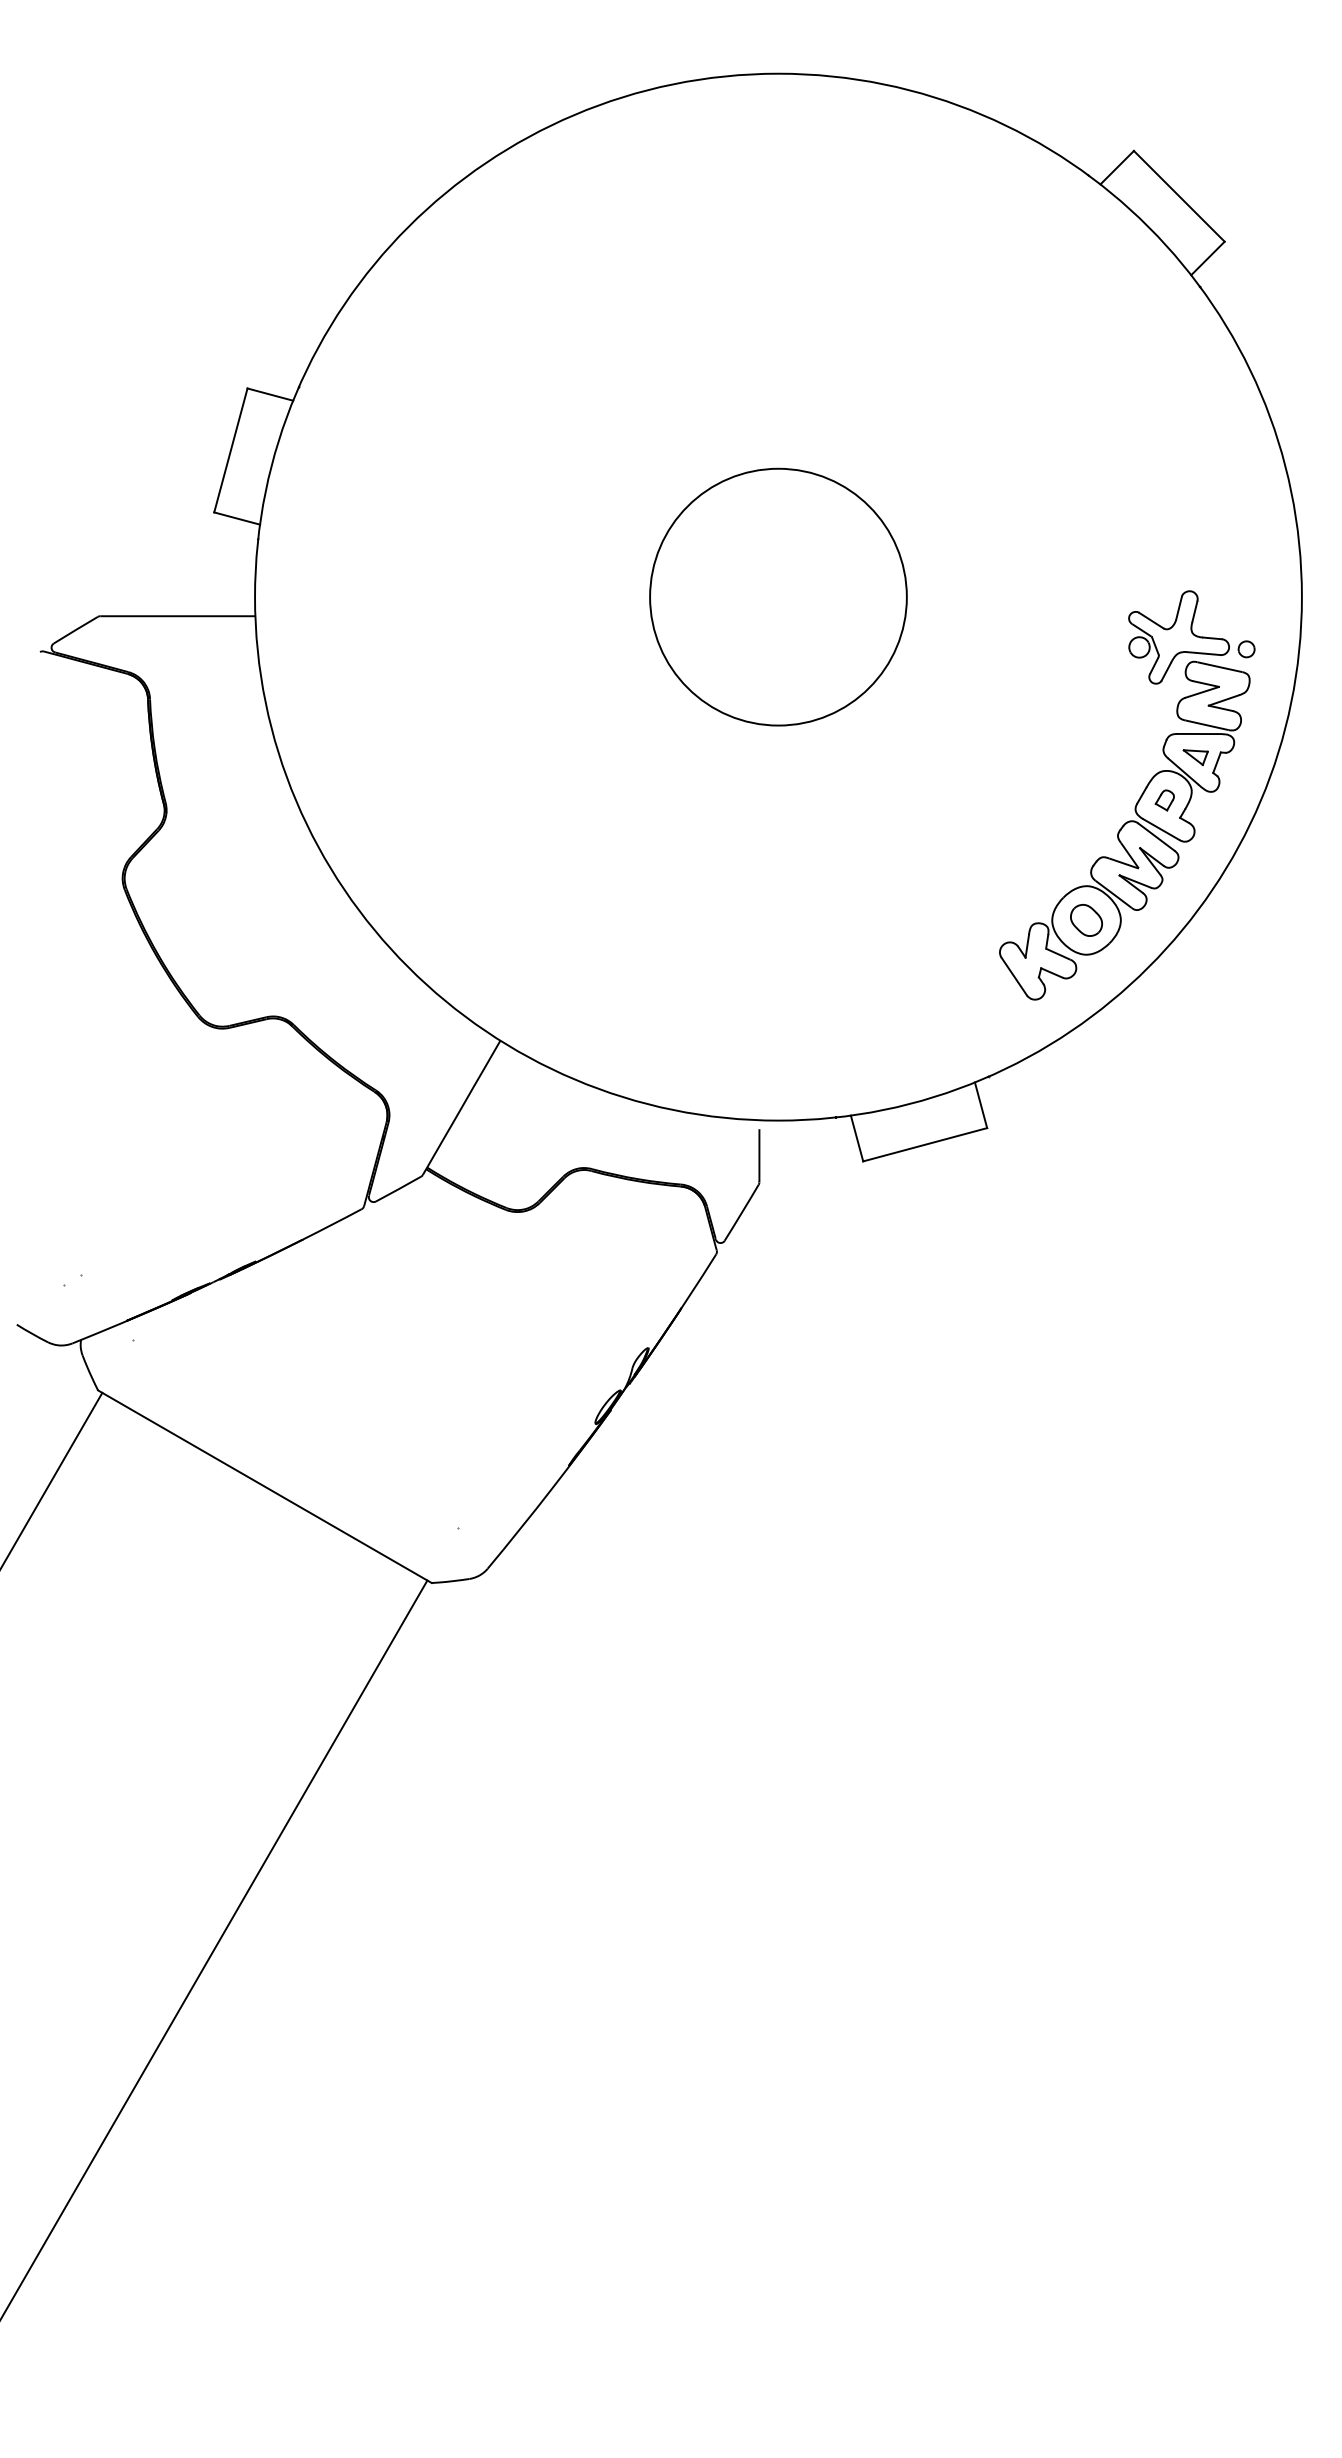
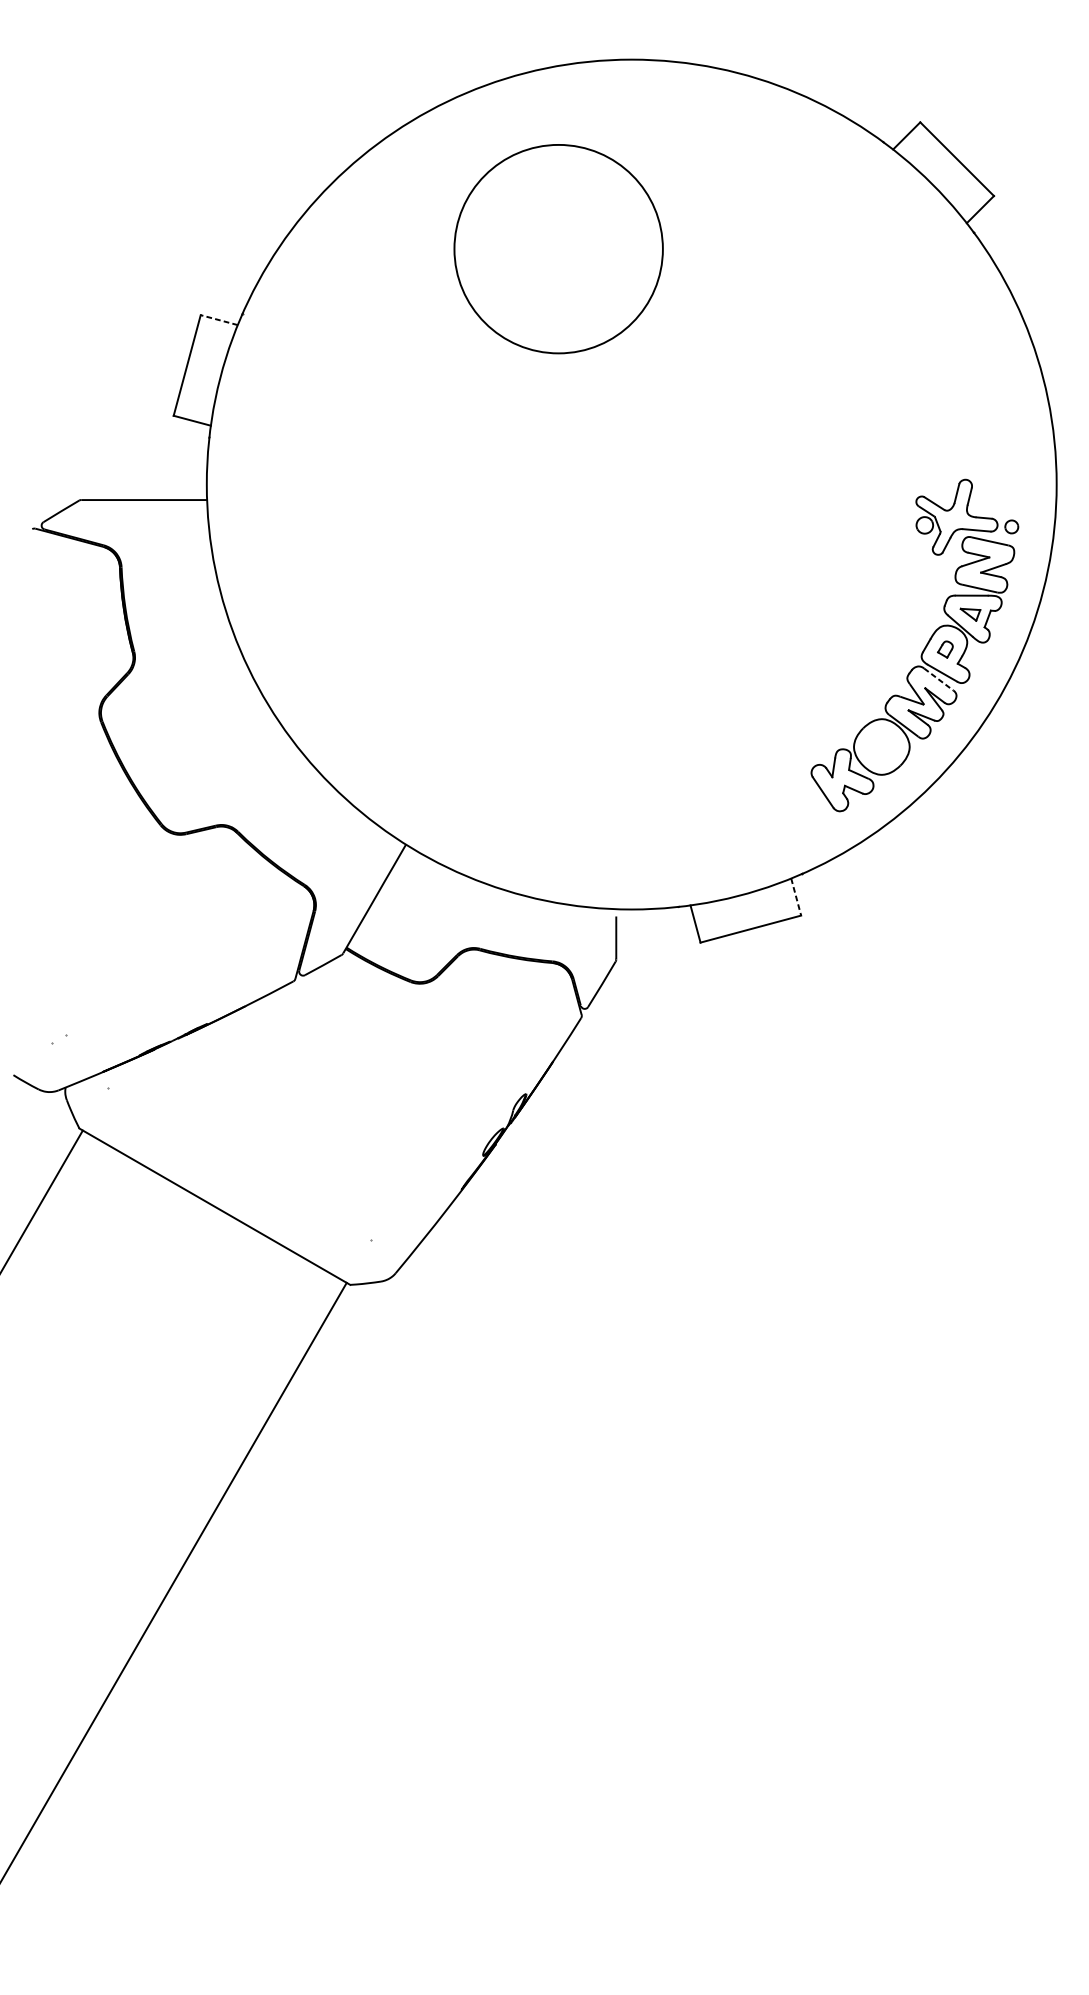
line: (270, 394) -> (219, 320), solid -> dashed
circle: (778, 596) -> (558, 248), moved
line: (1157, 837) -> (939, 679), solid -> dashed
part: (1086, 920) -> (881, 747), removed
line: (981, 1105) -> (796, 897), solid -> dashed

